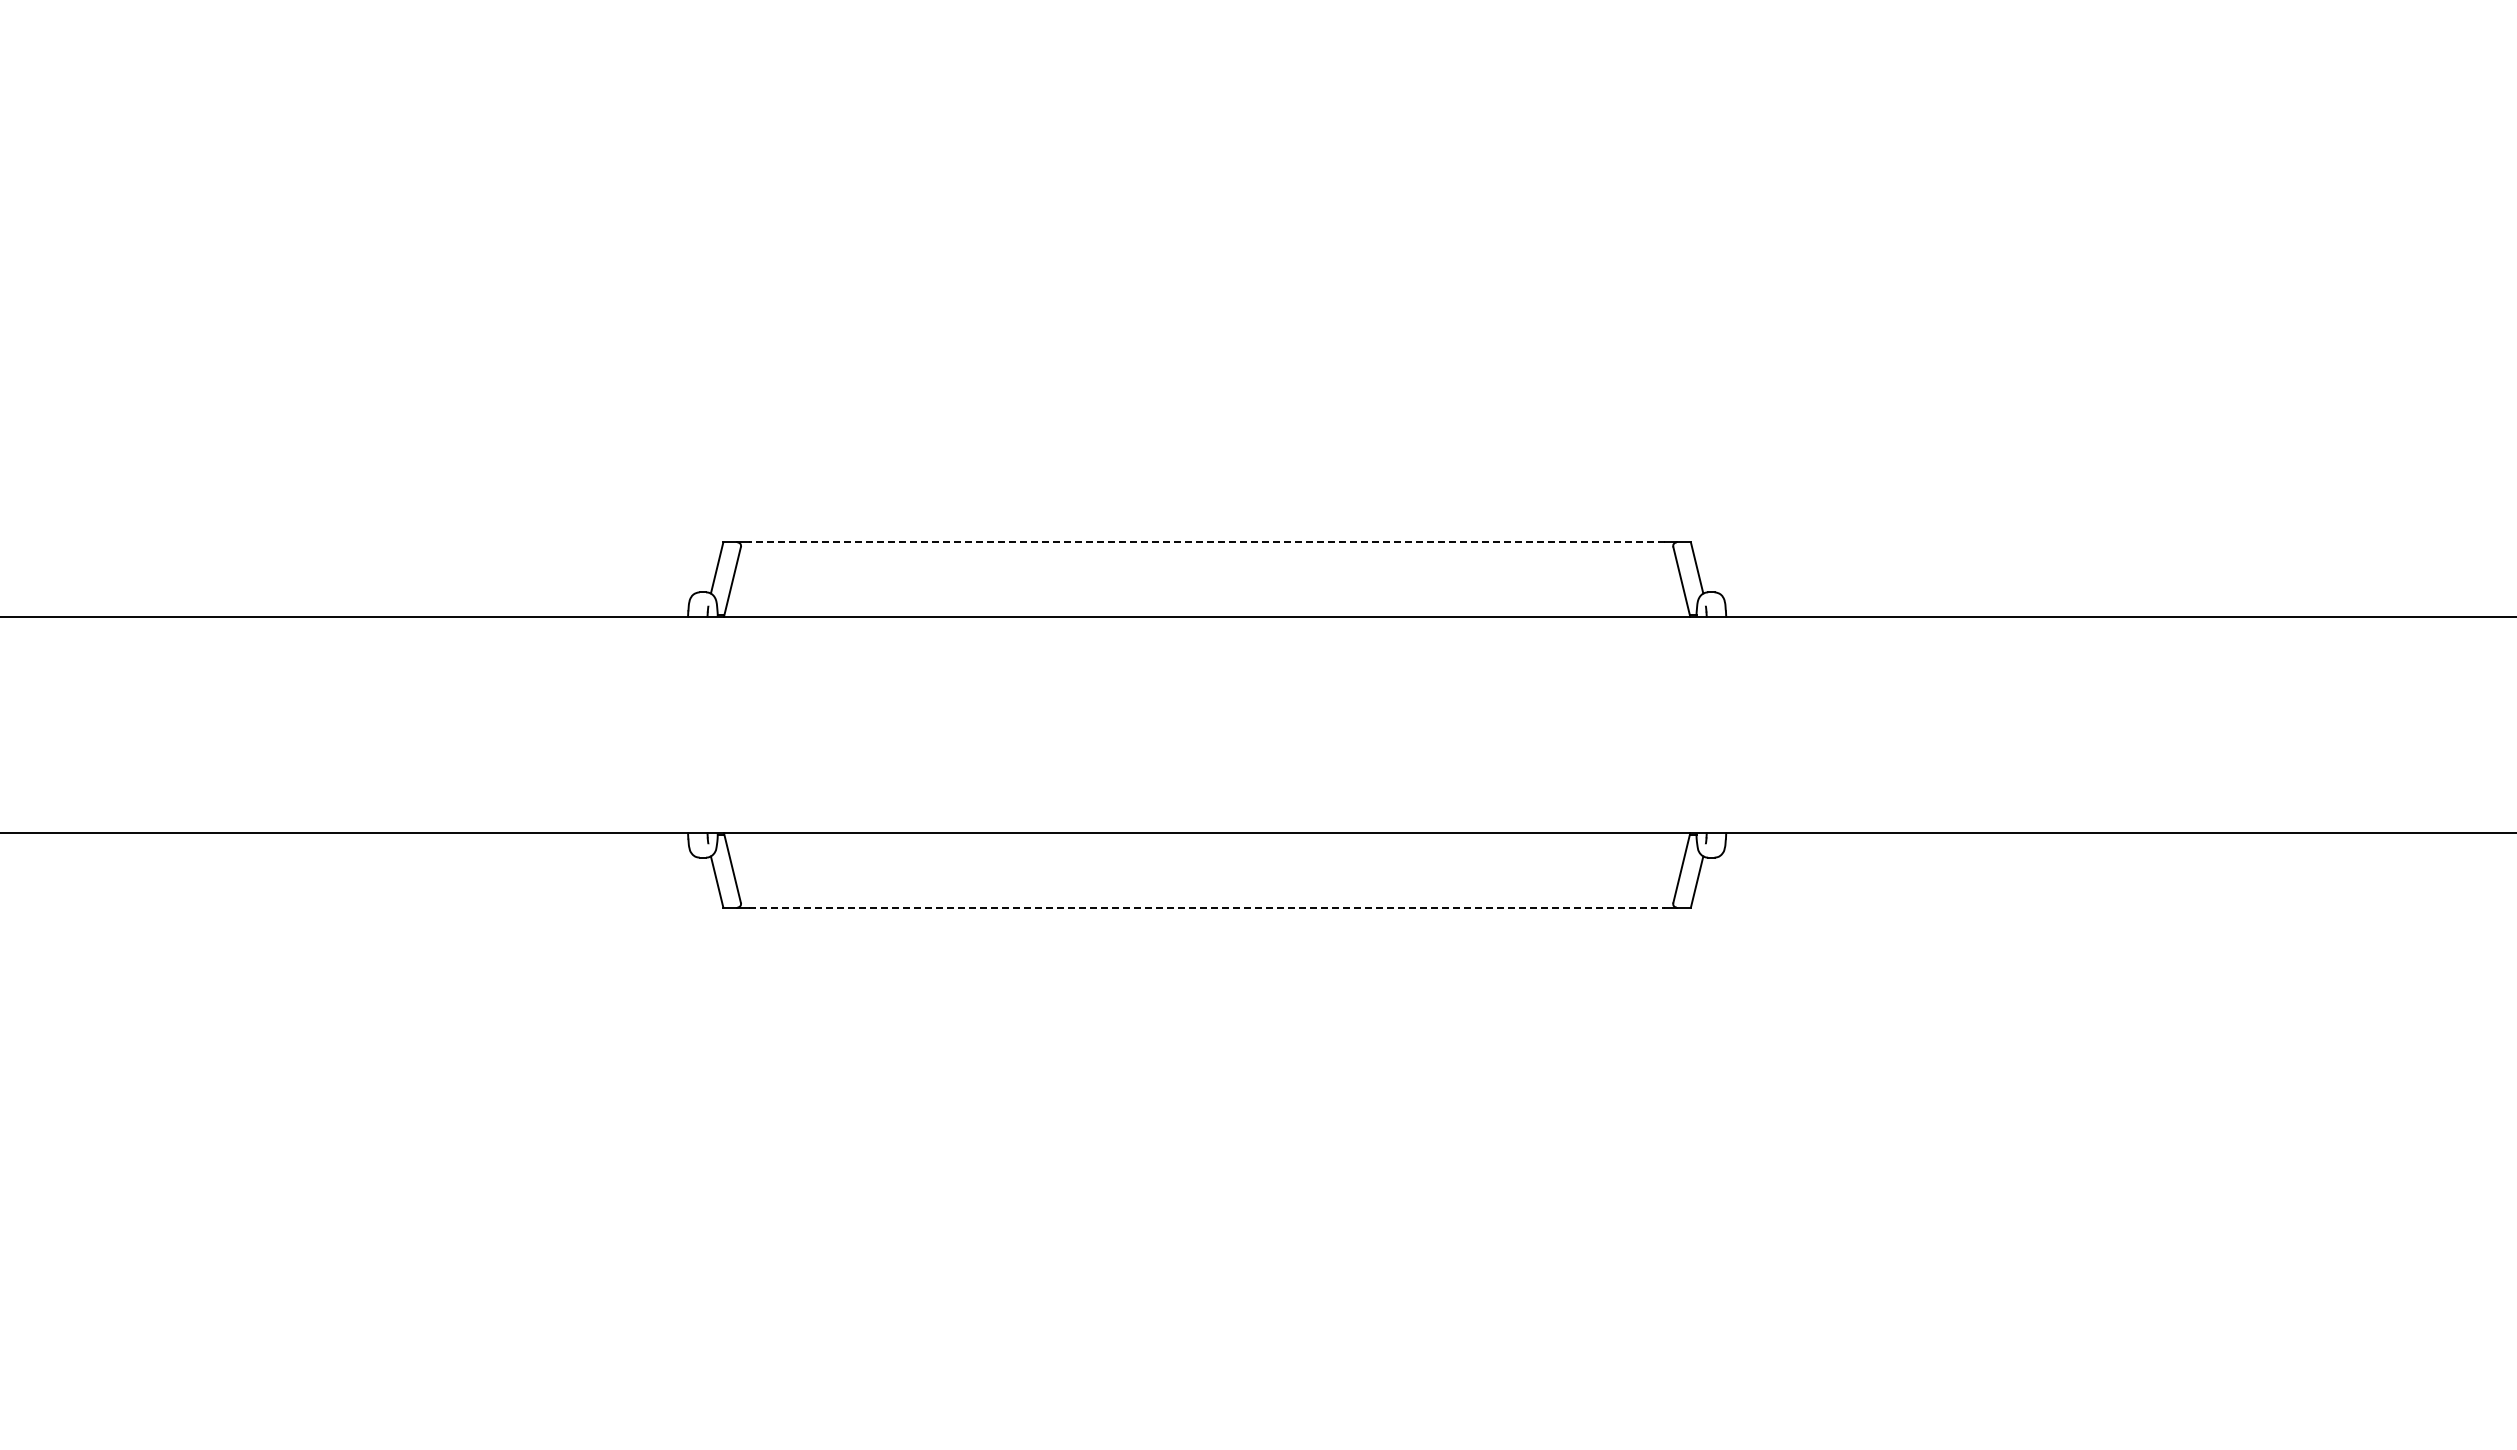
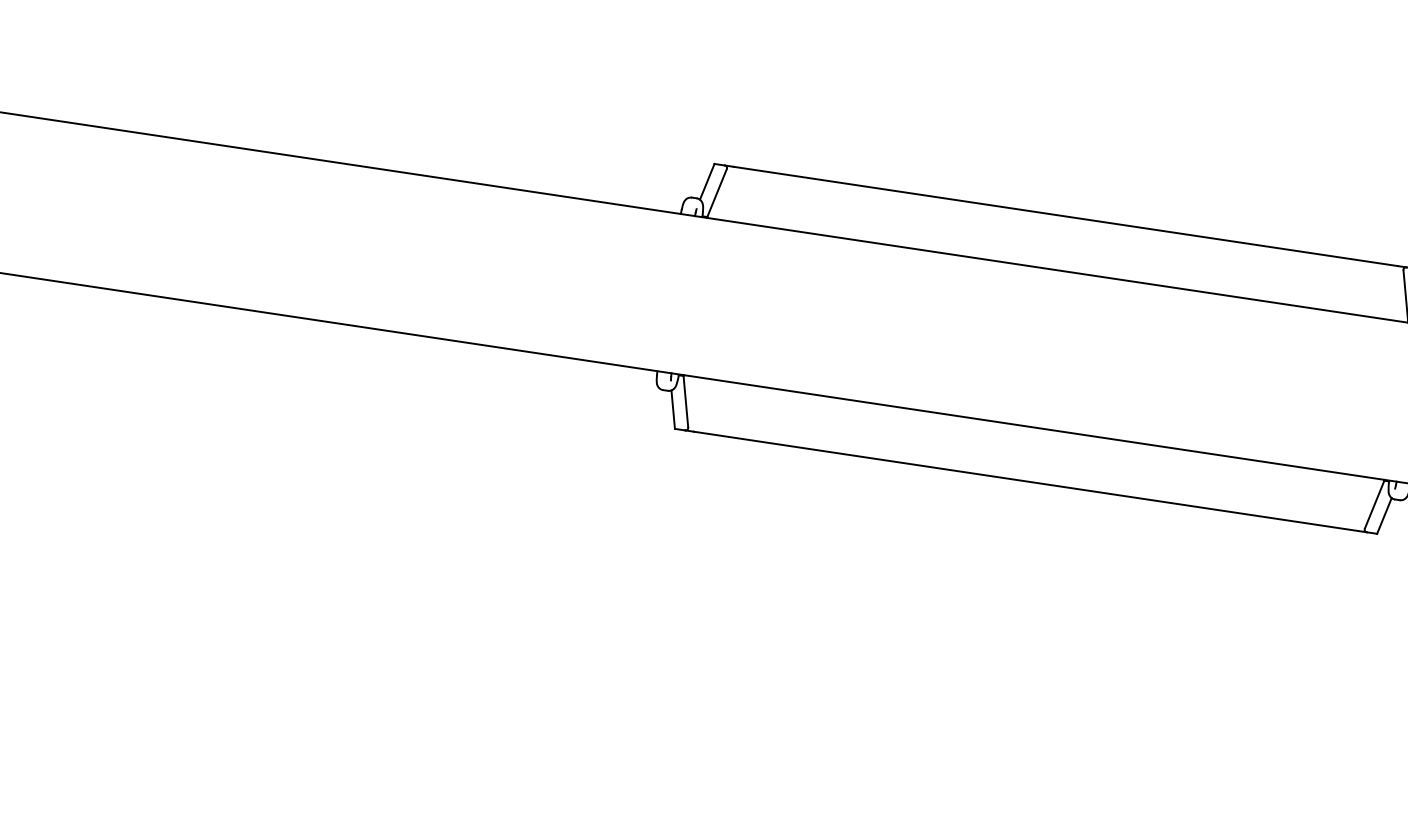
line: (1207, 542) -> (1065, 216), dashed -> solid
line: (1207, 907) -> (1026, 481), dashed -> solid

